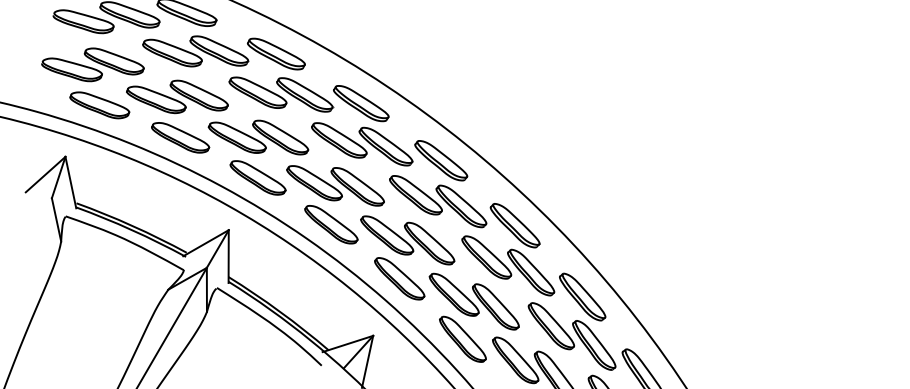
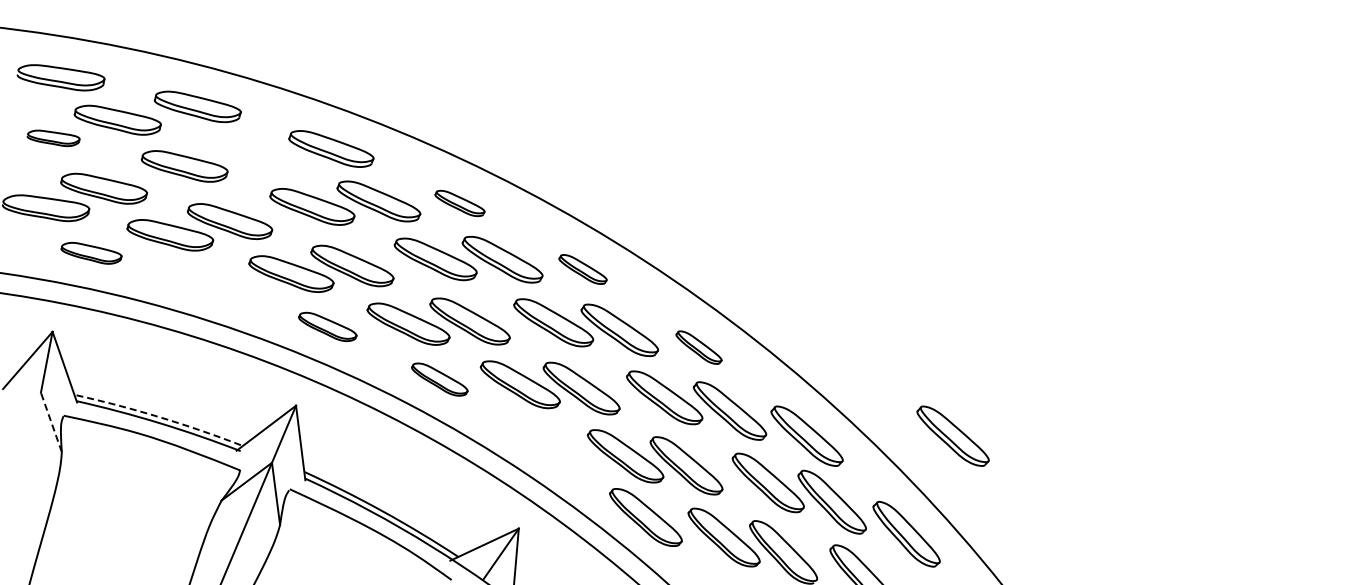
part: (83, 22) -> (53, 138), size x0.6
part: (219, 51) -> (250, 155), removed
part: (360, 103) -> (459, 203), size x0.6
part: (99, 105) -> (91, 253), size x0.7
part: (180, 138) -> (211, 284), removed
part: (440, 160) -> (582, 269), size x0.6
part: (257, 177) -> (327, 326), size x0.7
line: (56, 219) -> (51, 421), solid -> dashed
part: (331, 224) -> (439, 379), size x0.7
part: (514, 225) -> (698, 347), size x0.6
arc: (132, 226) -> (159, 417), solid -> dashed
part: (399, 278) -> (545, 443), removed
part: (684, 309) -> (952, 435), added

